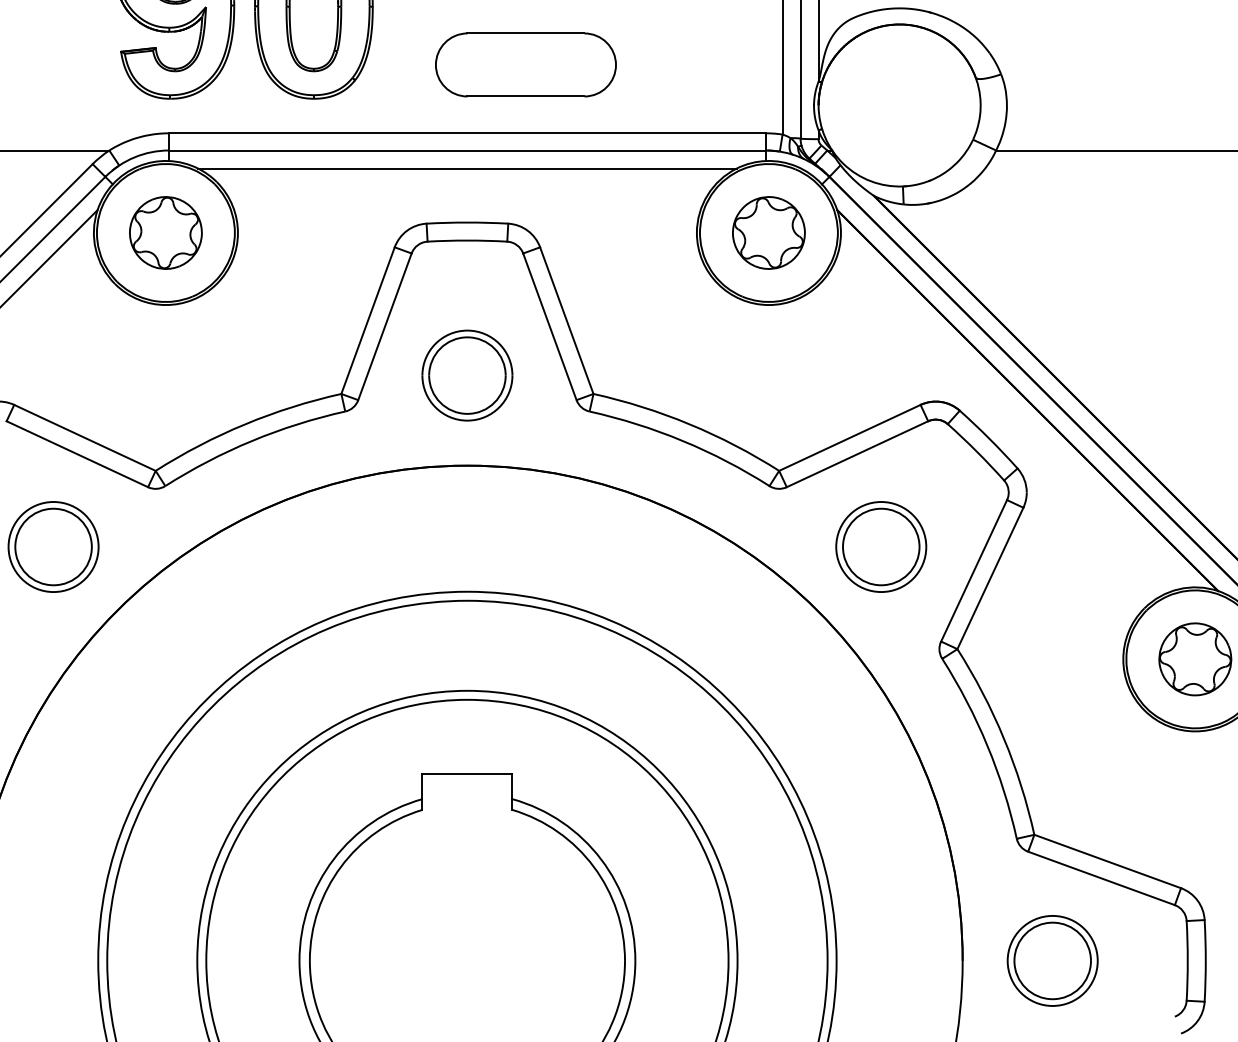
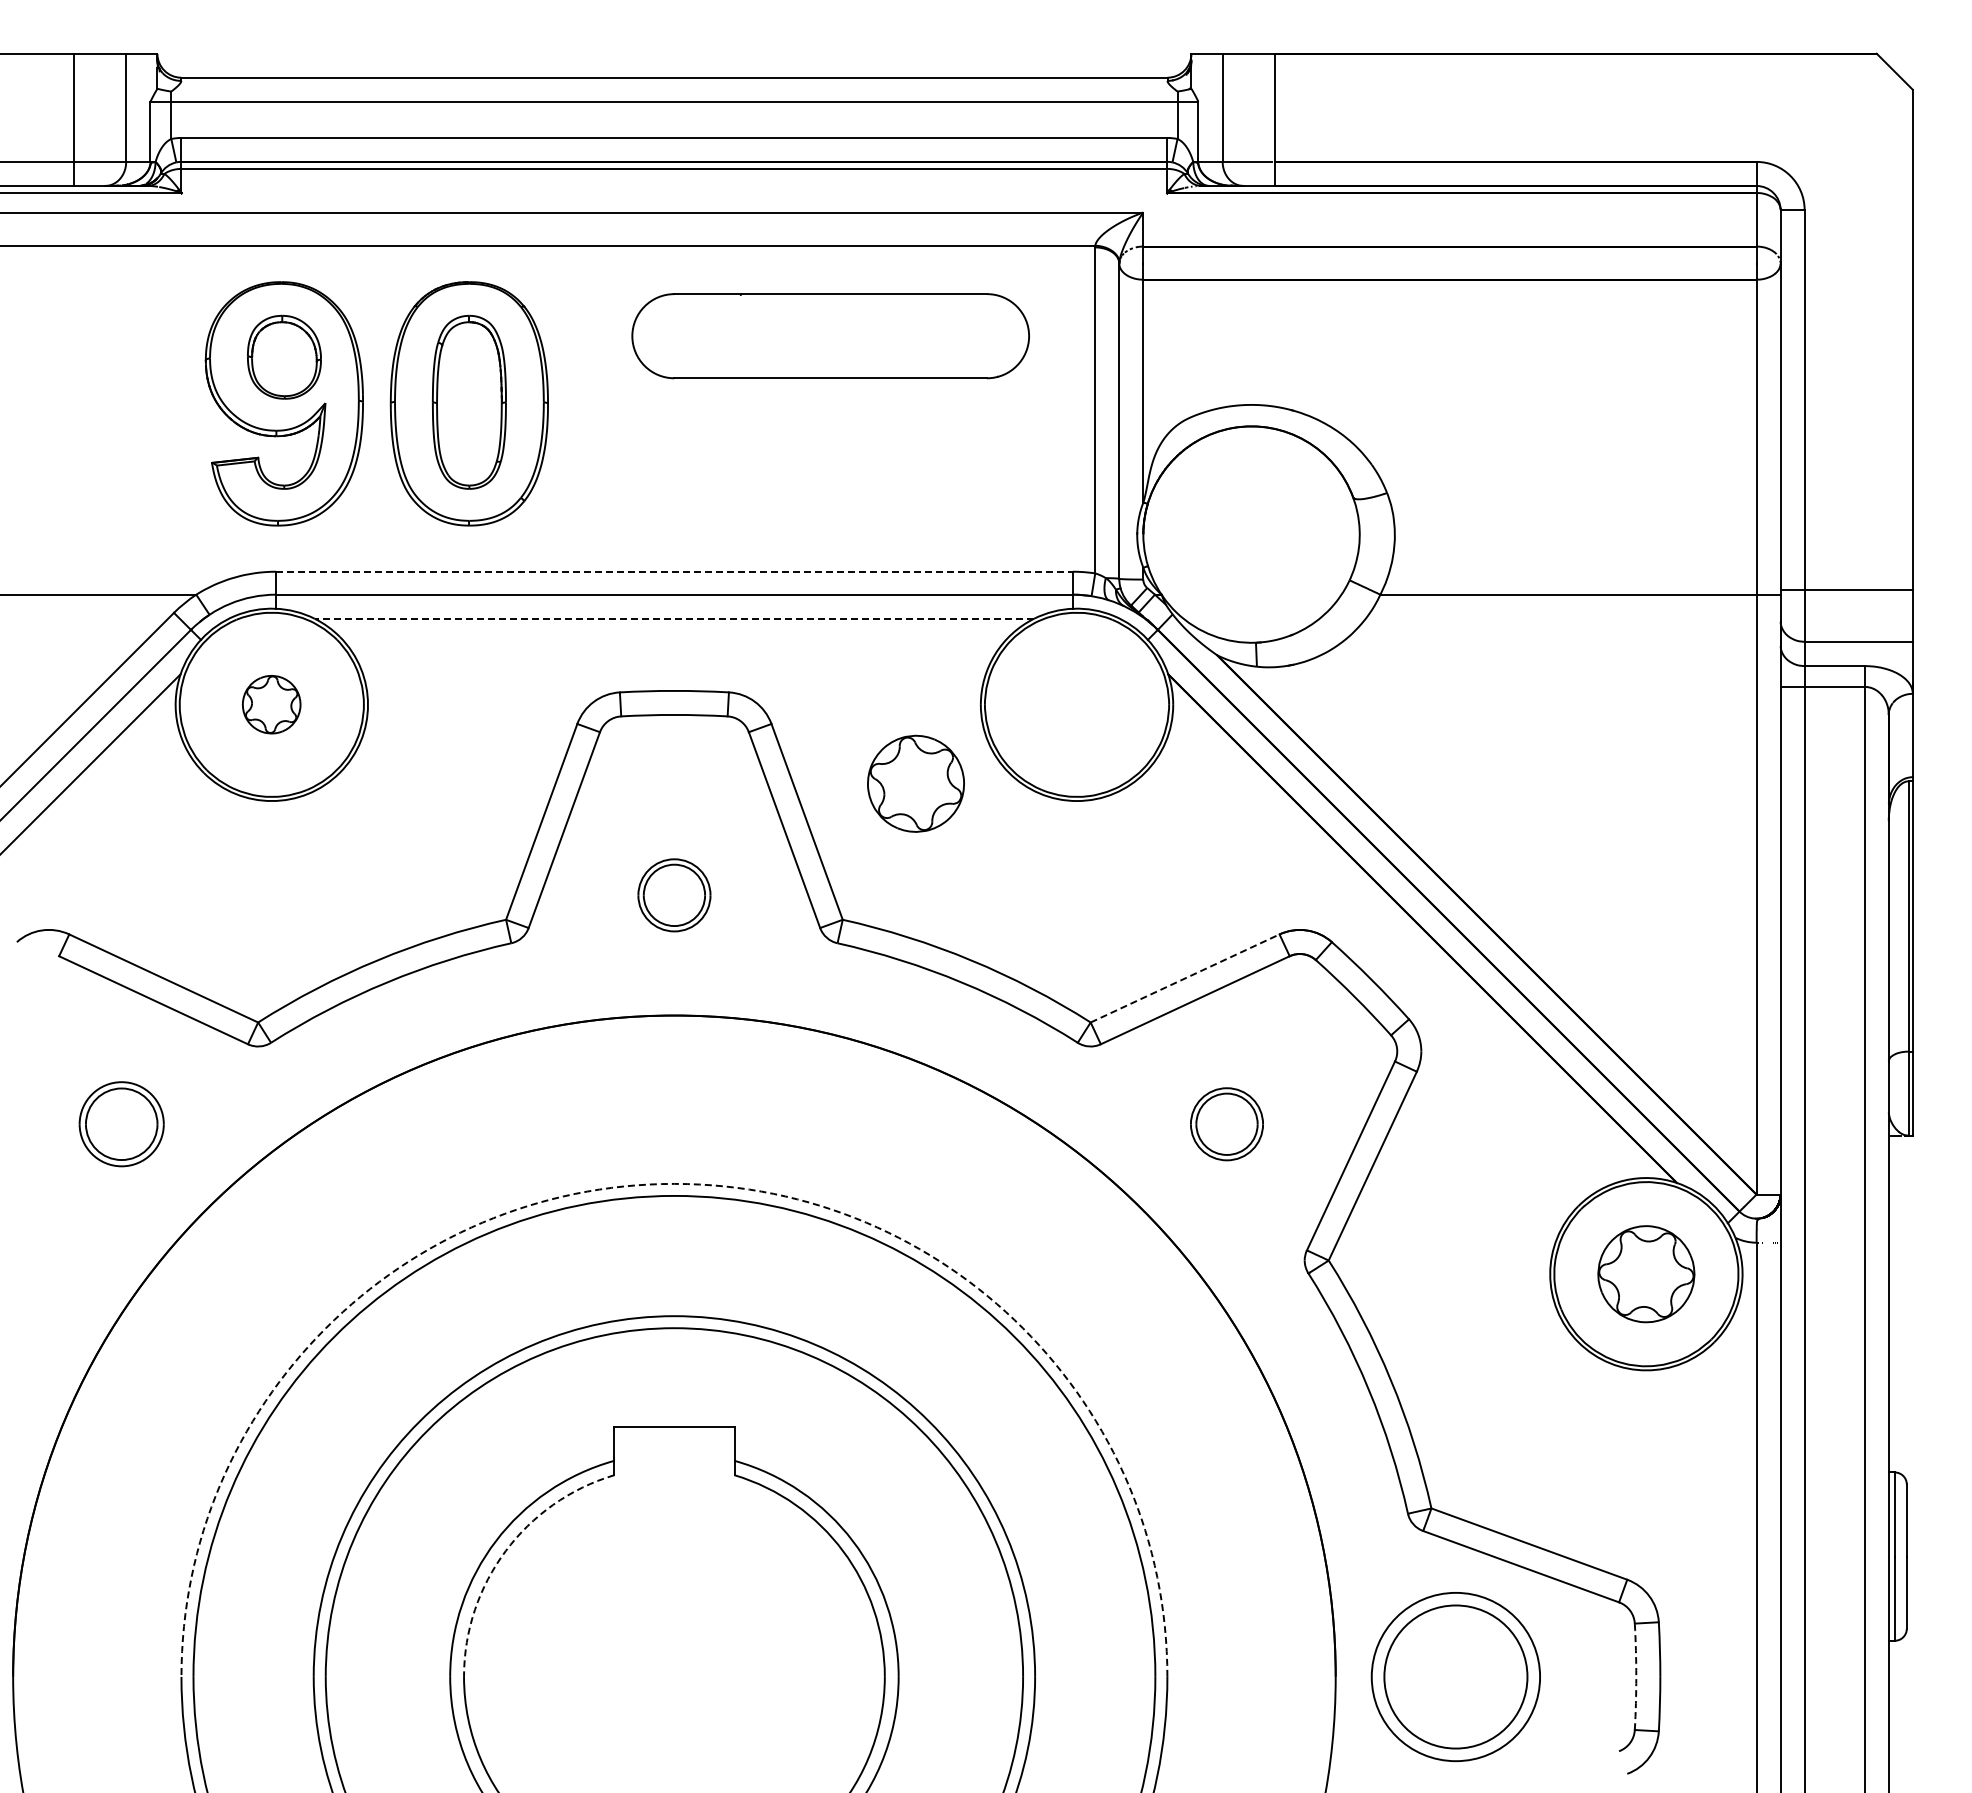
part: (525, 64) -> (752, 480), removed
line: (467, 133) -> (674, 571), solid -> dashed
line: (467, 168) -> (674, 618), solid -> dashed
part: (165, 232) -> (271, 704), size x0.6
part: (768, 232) -> (915, 783), moved
part: (467, 375) -> (674, 895), size x0.6
line: (850, 437) -> (1185, 978), solid -> dashed
part: (53, 547) -> (121, 1124), size x0.7
part: (880, 547) -> (1226, 1124), size x0.6
arc: (467, 591) -> (674, 1183), solid -> dashed
arc: (340, 867) -> (505, 1551), solid -> dashed
part: (1052, 960) -> (1455, 1676), size x1.4
arc: (1187, 960) -> (1636, 1676), solid -> dashed

